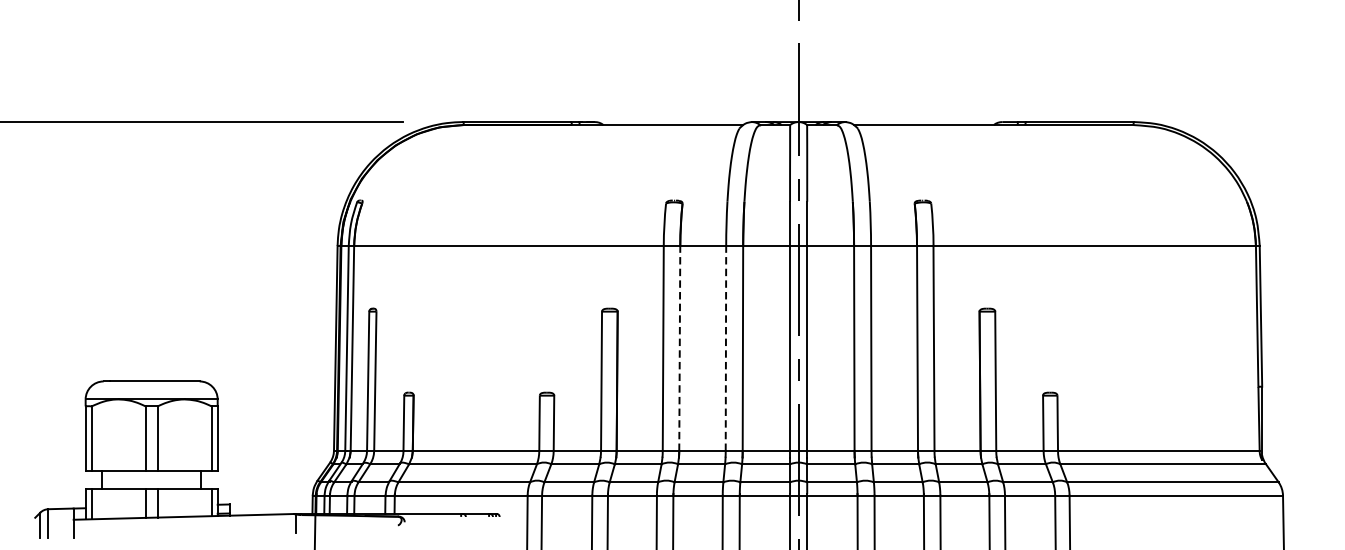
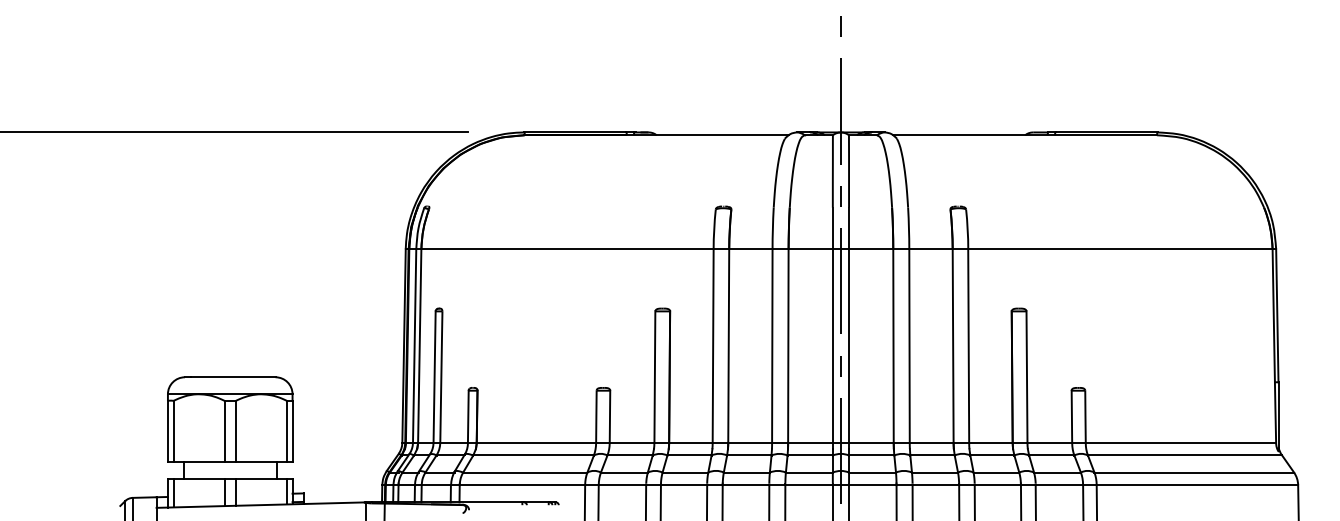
line: (679, 348) -> (728, 346), dashed -> solid
line: (726, 348) -> (772, 346), dashed -> solid

